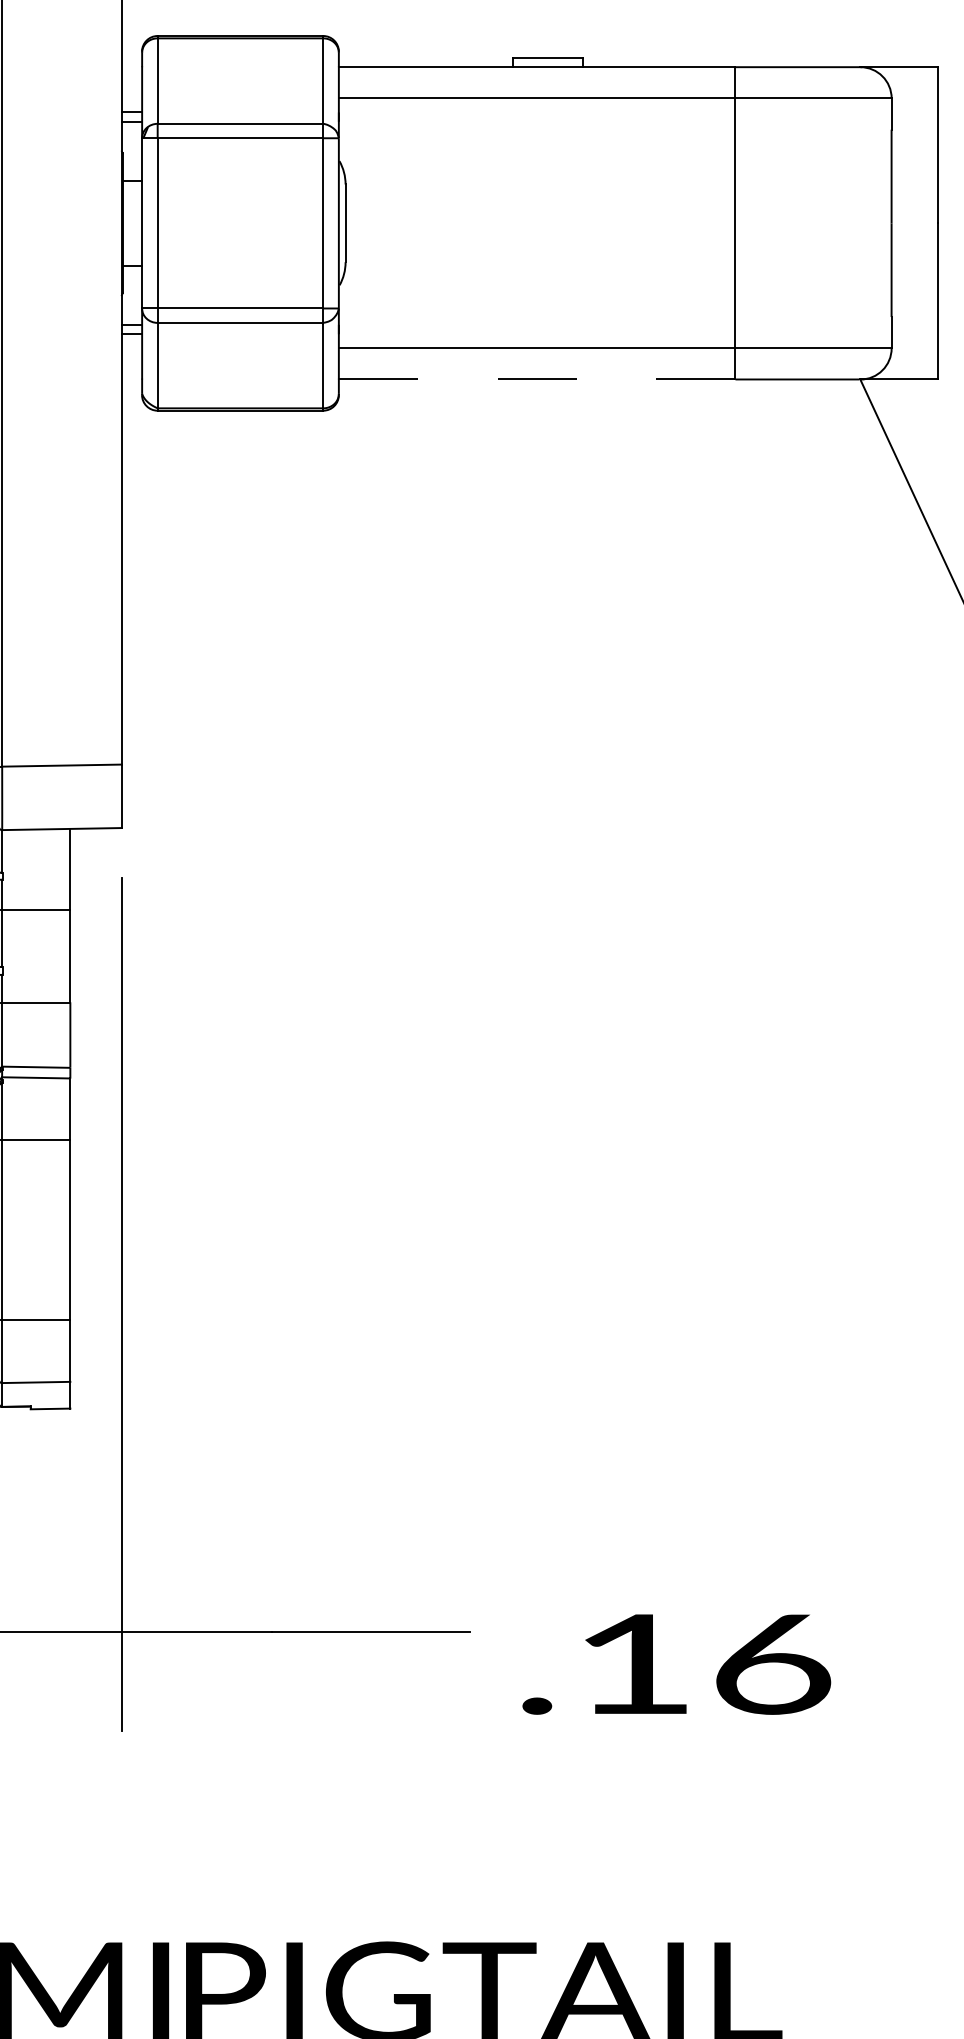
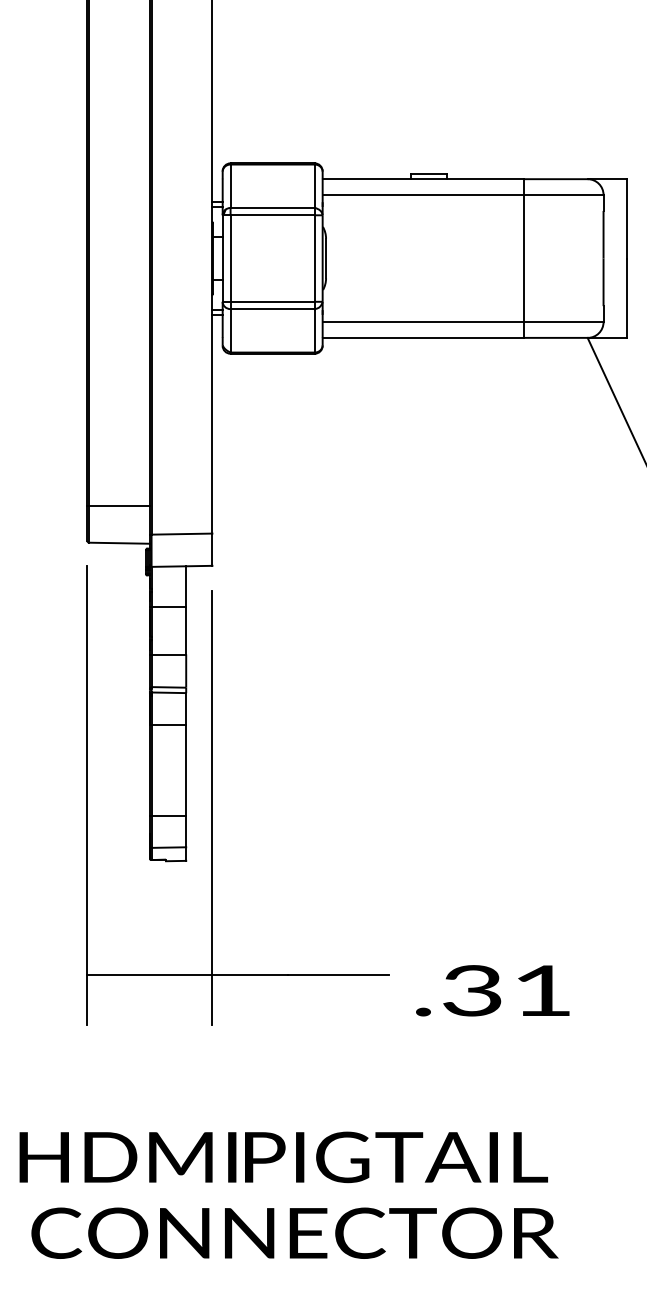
line: (537, 378) -> (423, 337), dashed -> solid
text: (702, 1663) -> (507, 990), .16 -> .31

